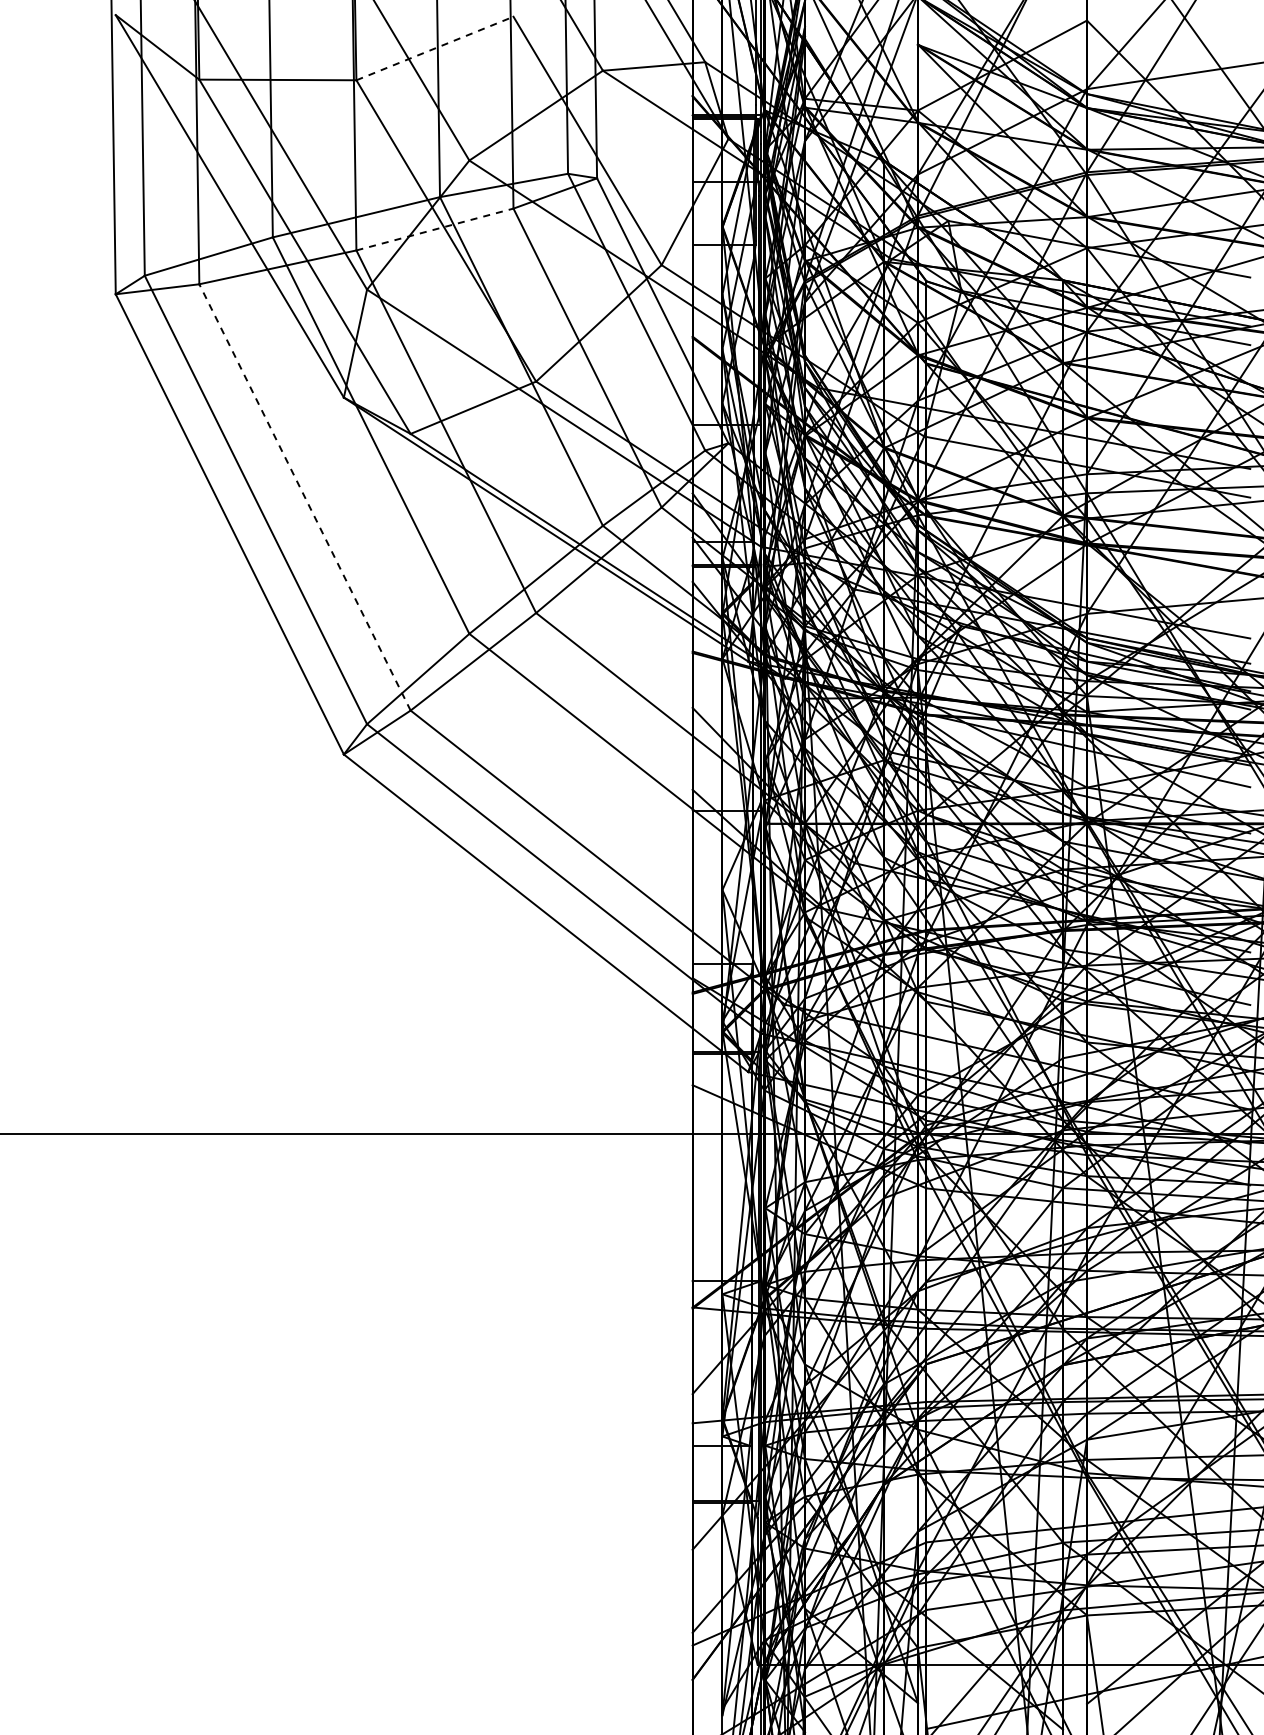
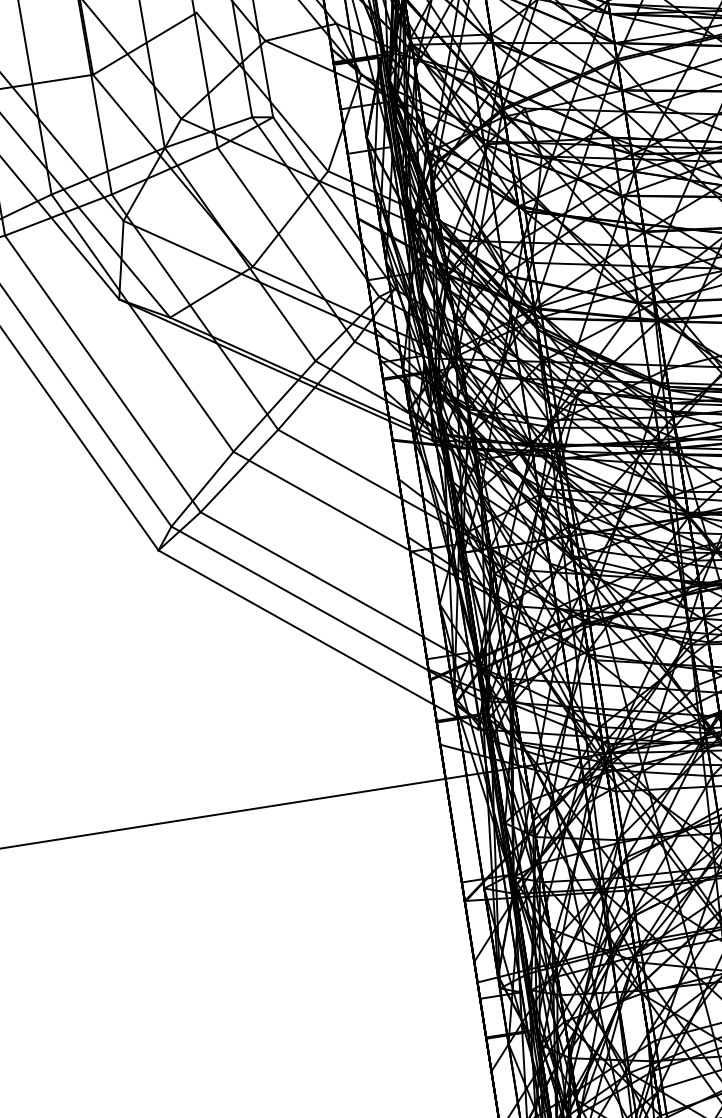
line: (434, 48) -> (144, 43), dashed -> solid
line: (435, 229) -> (165, 171), dashed -> solid
line: (305, 497) -> (103, 373), dashed -> solid

